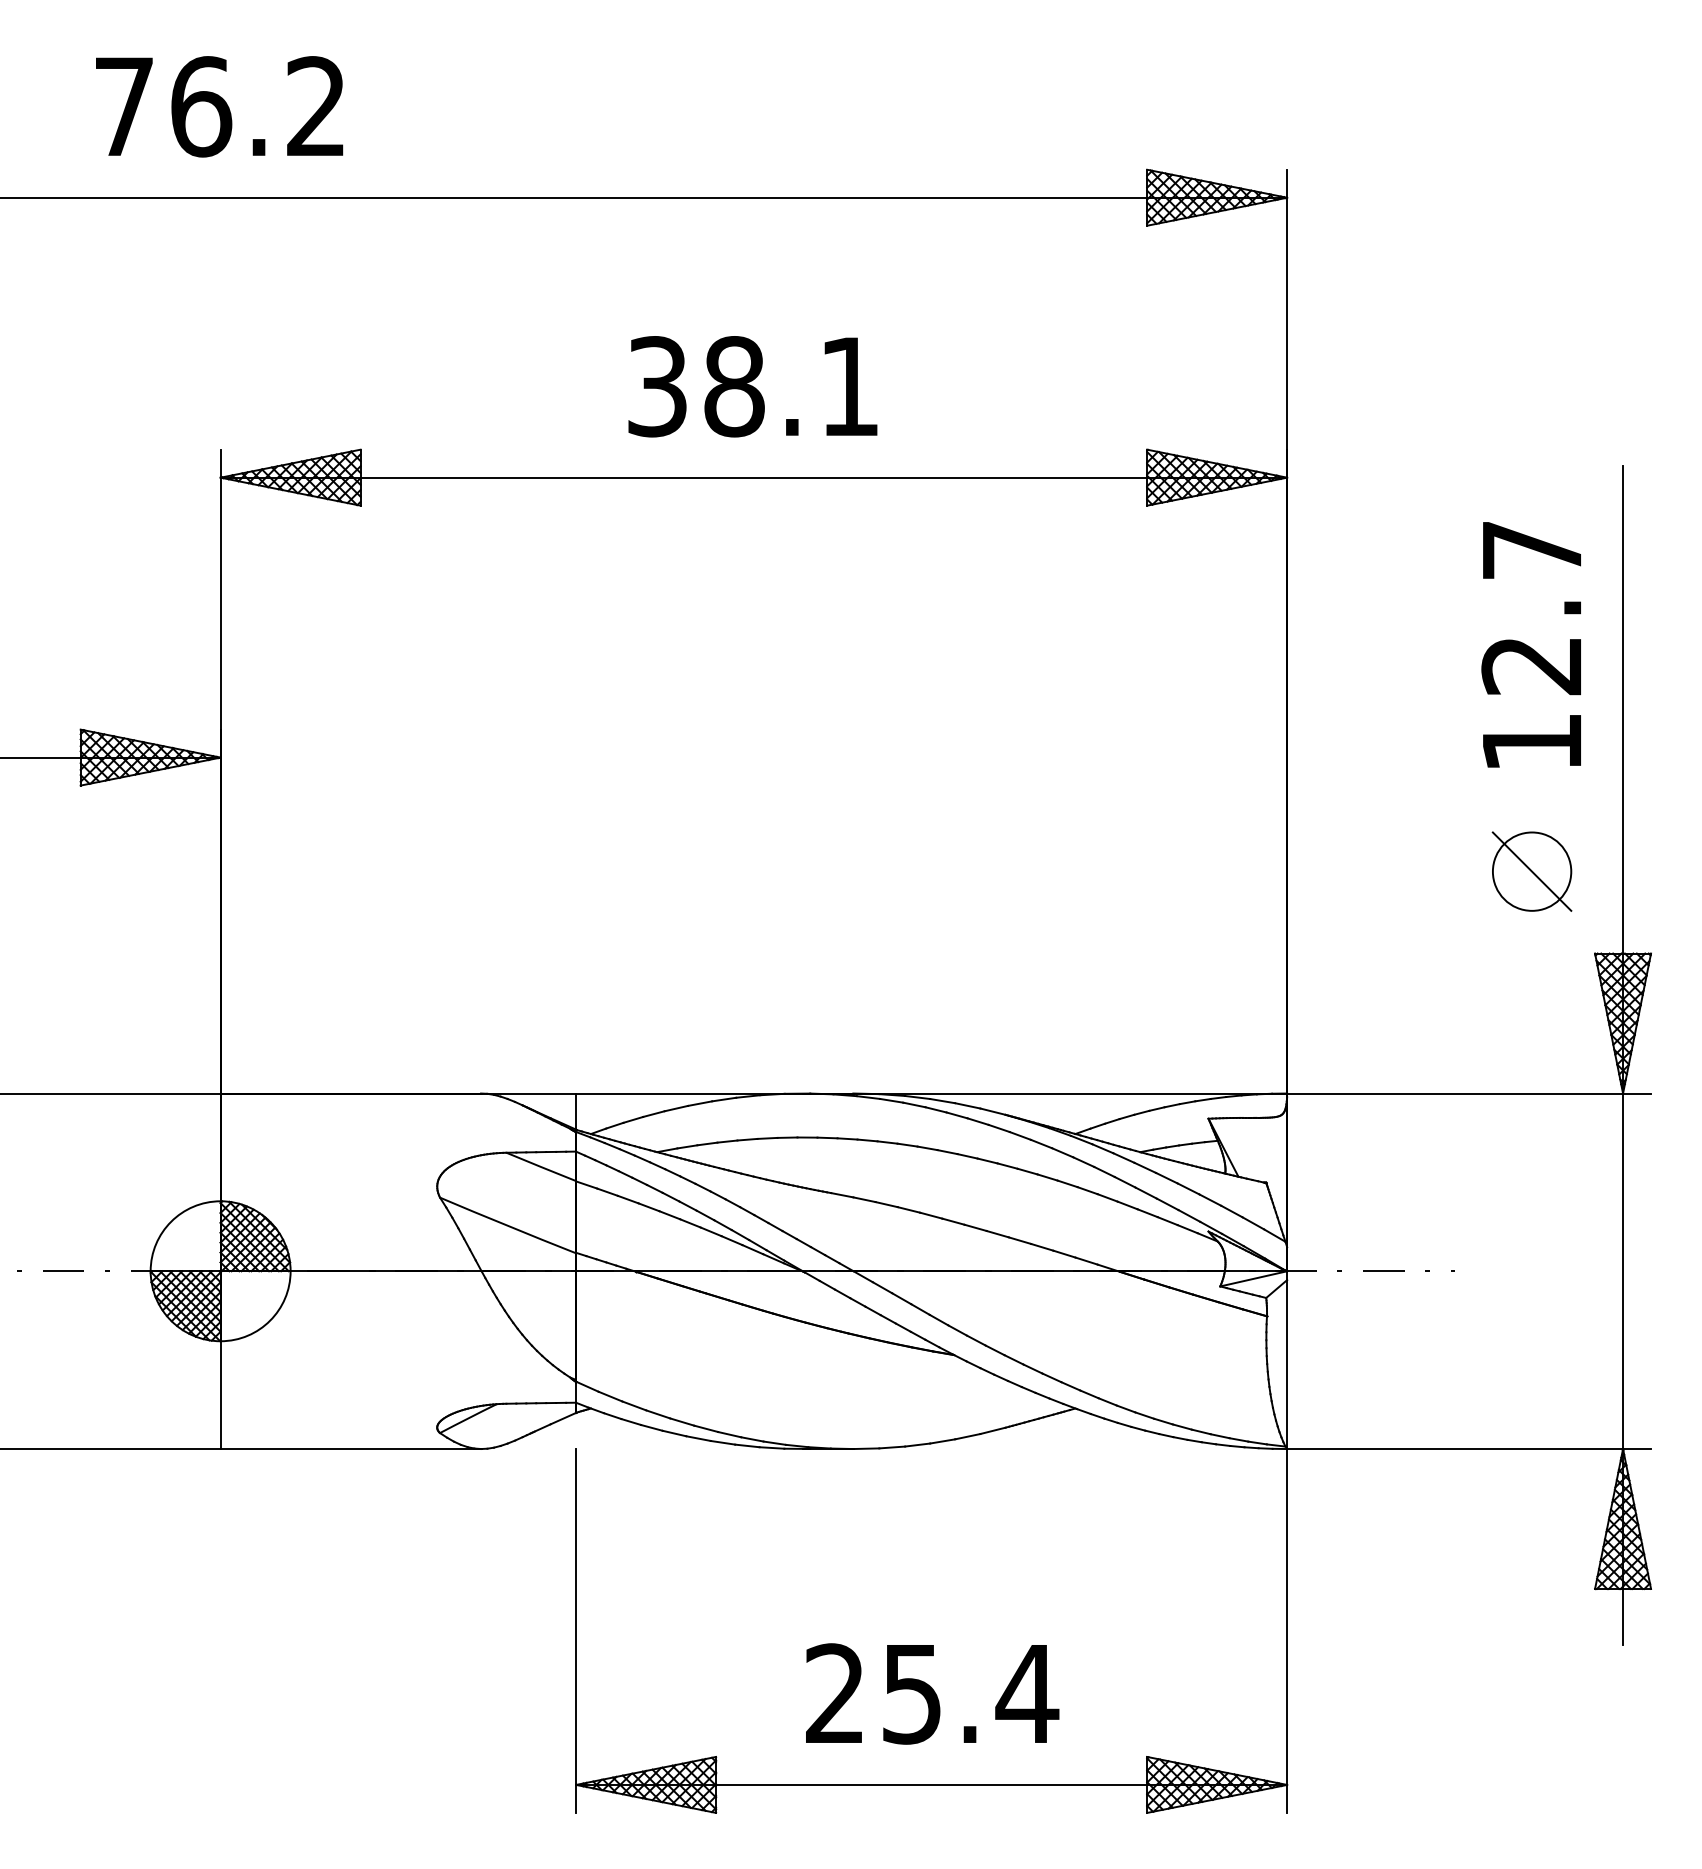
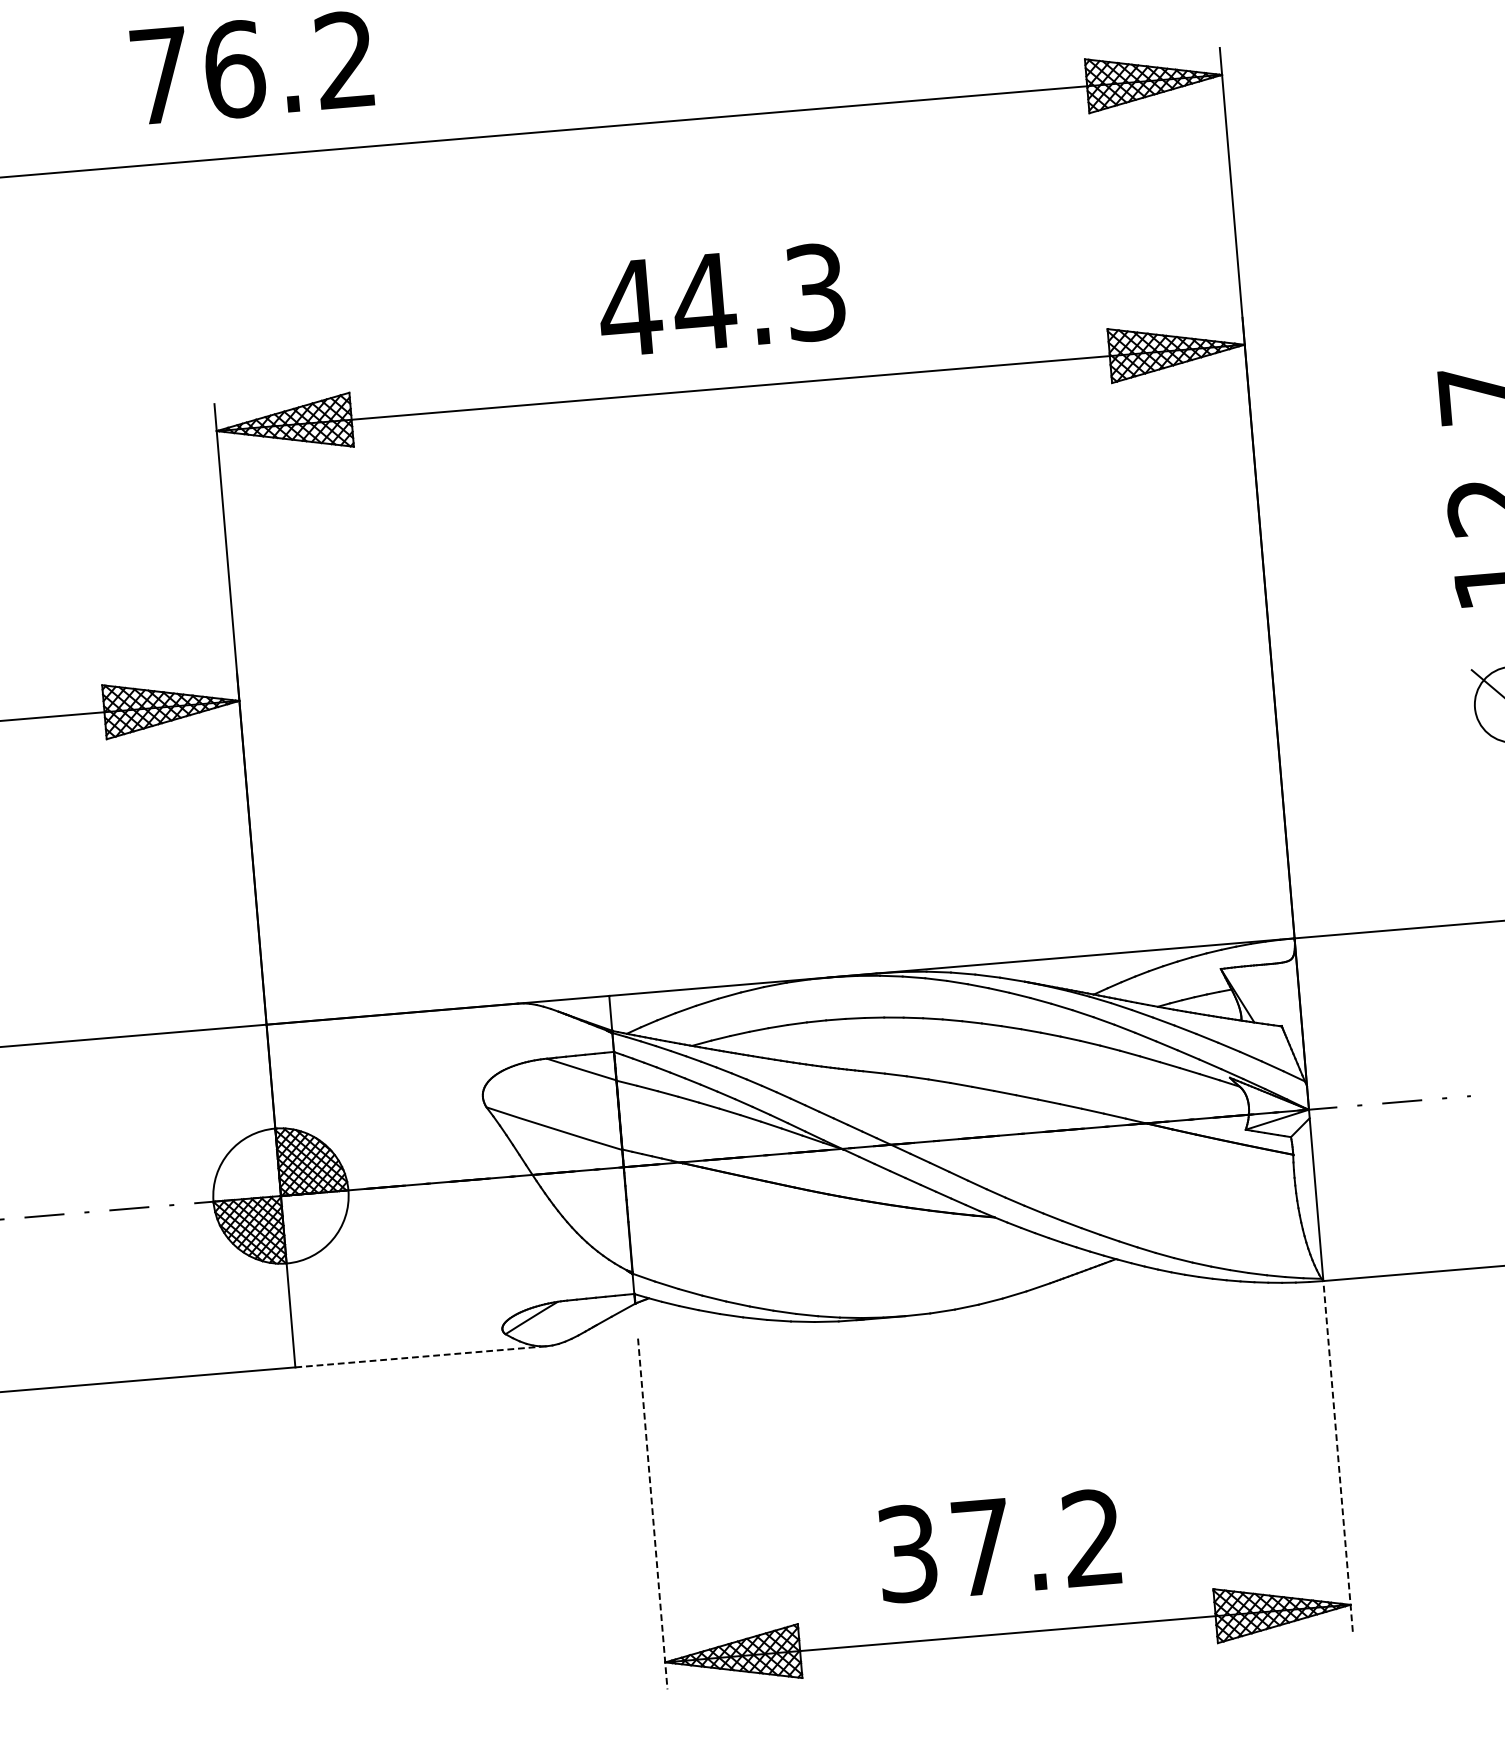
text: (219, 106) -> (252, 67), moved
text: (751, 386) -> (721, 300), 38.1 -> 44.3
line: (351, 1449) -> (421, 1357), solid -> dashed
line: (576, 1630) -> (653, 1513), solid -> dashed
line: (1287, 1630) -> (1338, 1455), solid -> dashed
text: (932, 1693) -> (1001, 1545), 25.4 -> 37.2

